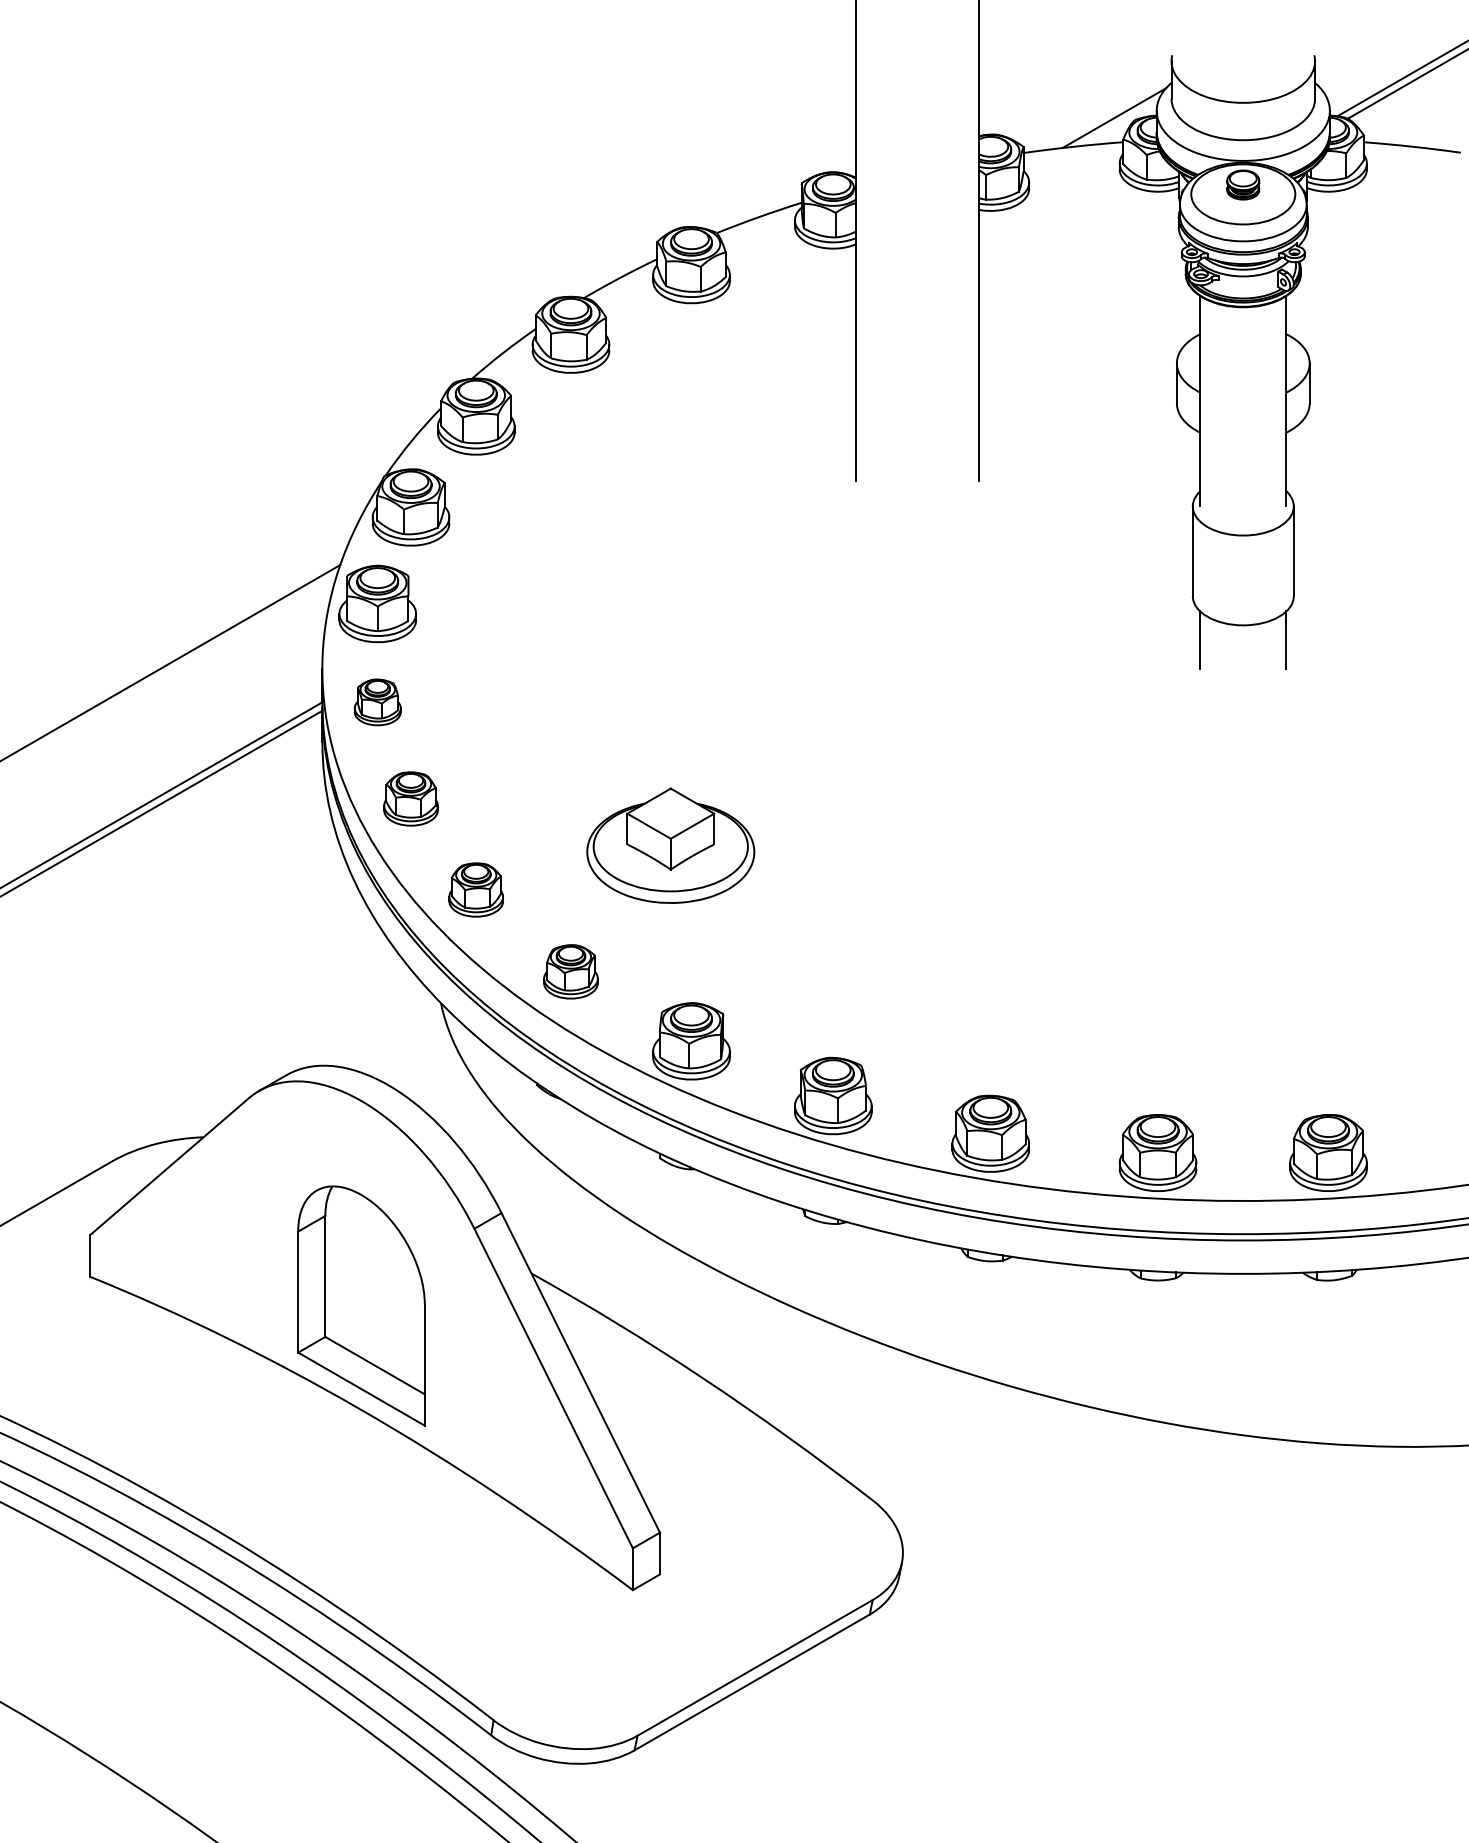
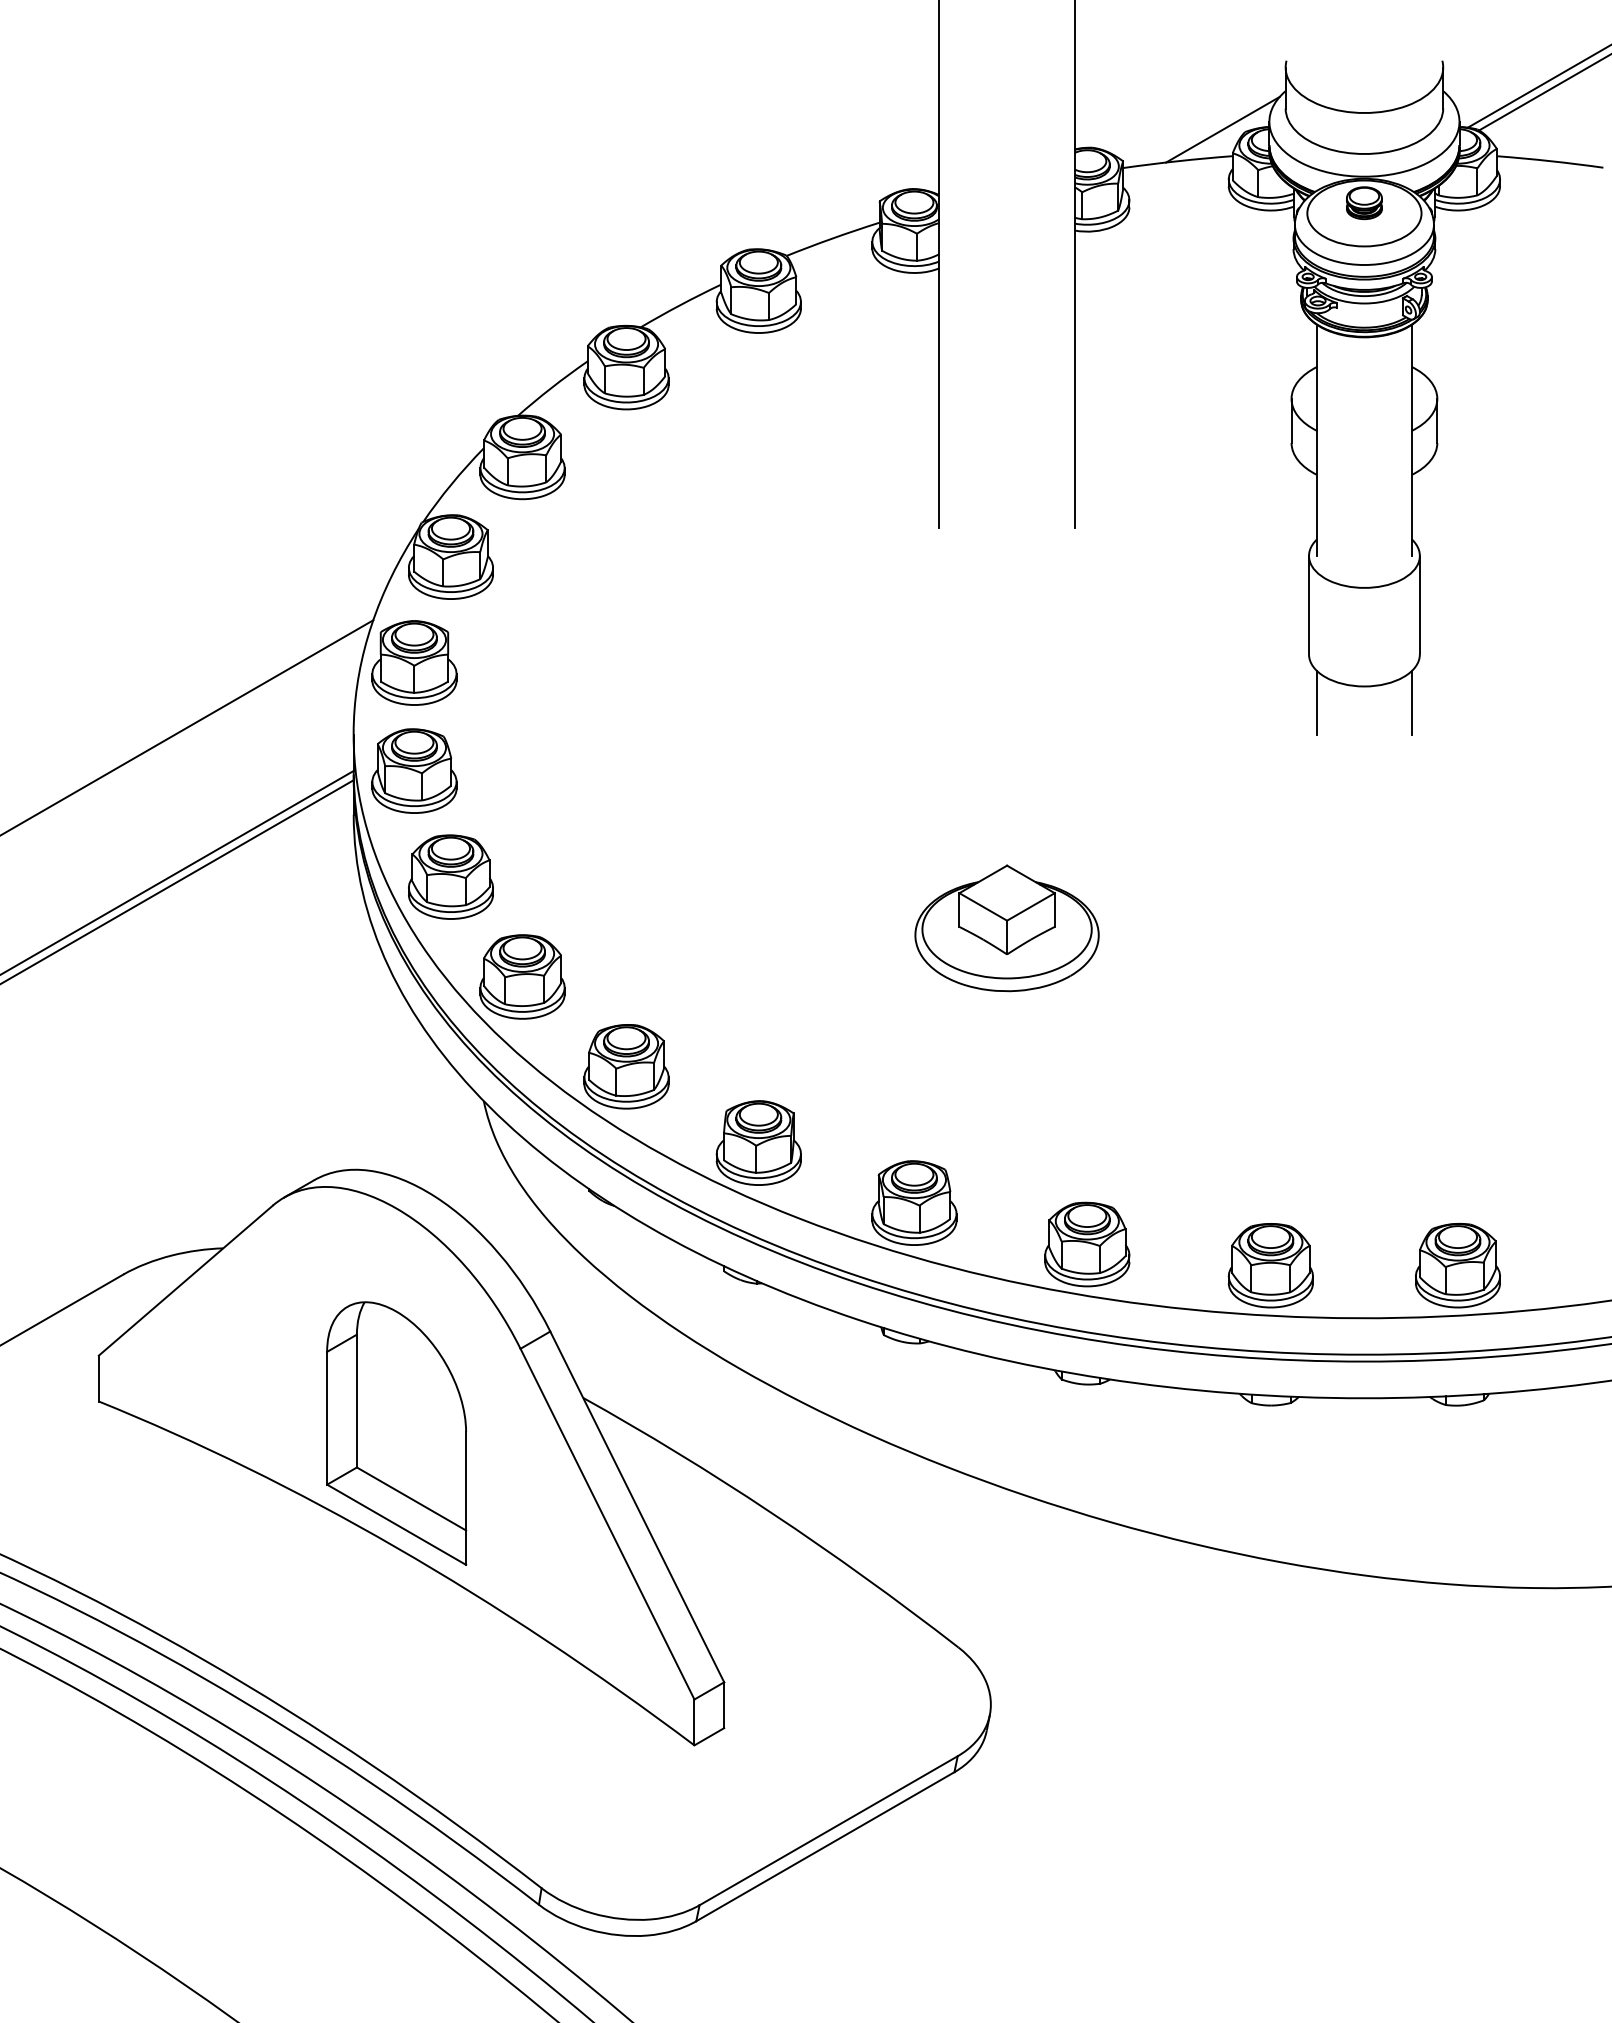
part: (377, 701) -> (414, 770), size x1.67
part: (410, 798) -> (450, 876), size x1.43
part: (670, 845) -> (1006, 928), moved
part: (476, 889) -> (522, 976), size x1.43
part: (570, 971) -> (626, 1066), size x1.43

